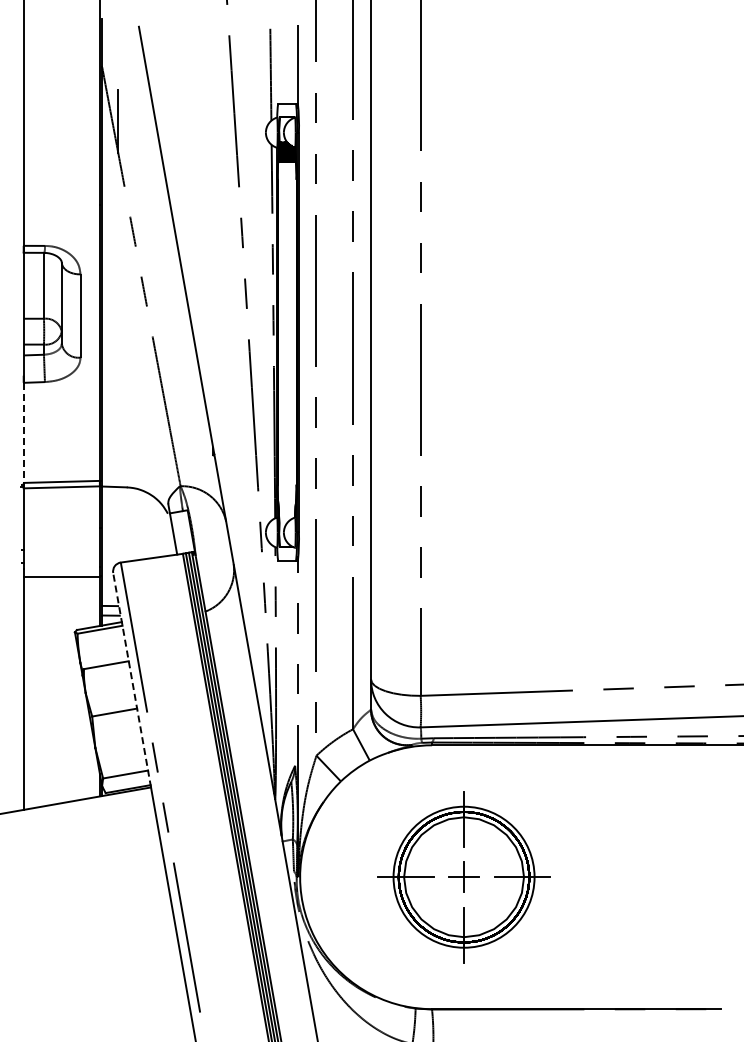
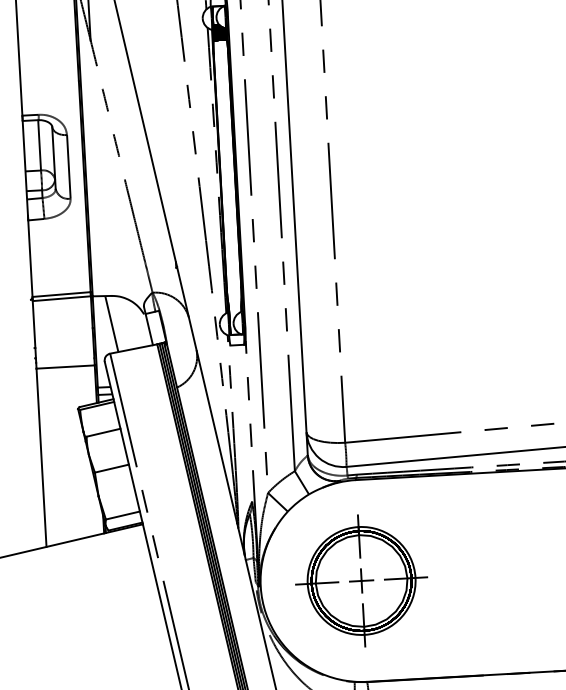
line: (23, 433) -> (30, 259), dashed -> solid
line: (124, 524) -> (111, 324), added
line: (132, 680) -> (124, 443), dashed -> solid
part: (463, 877) -> (361, 581), moved

